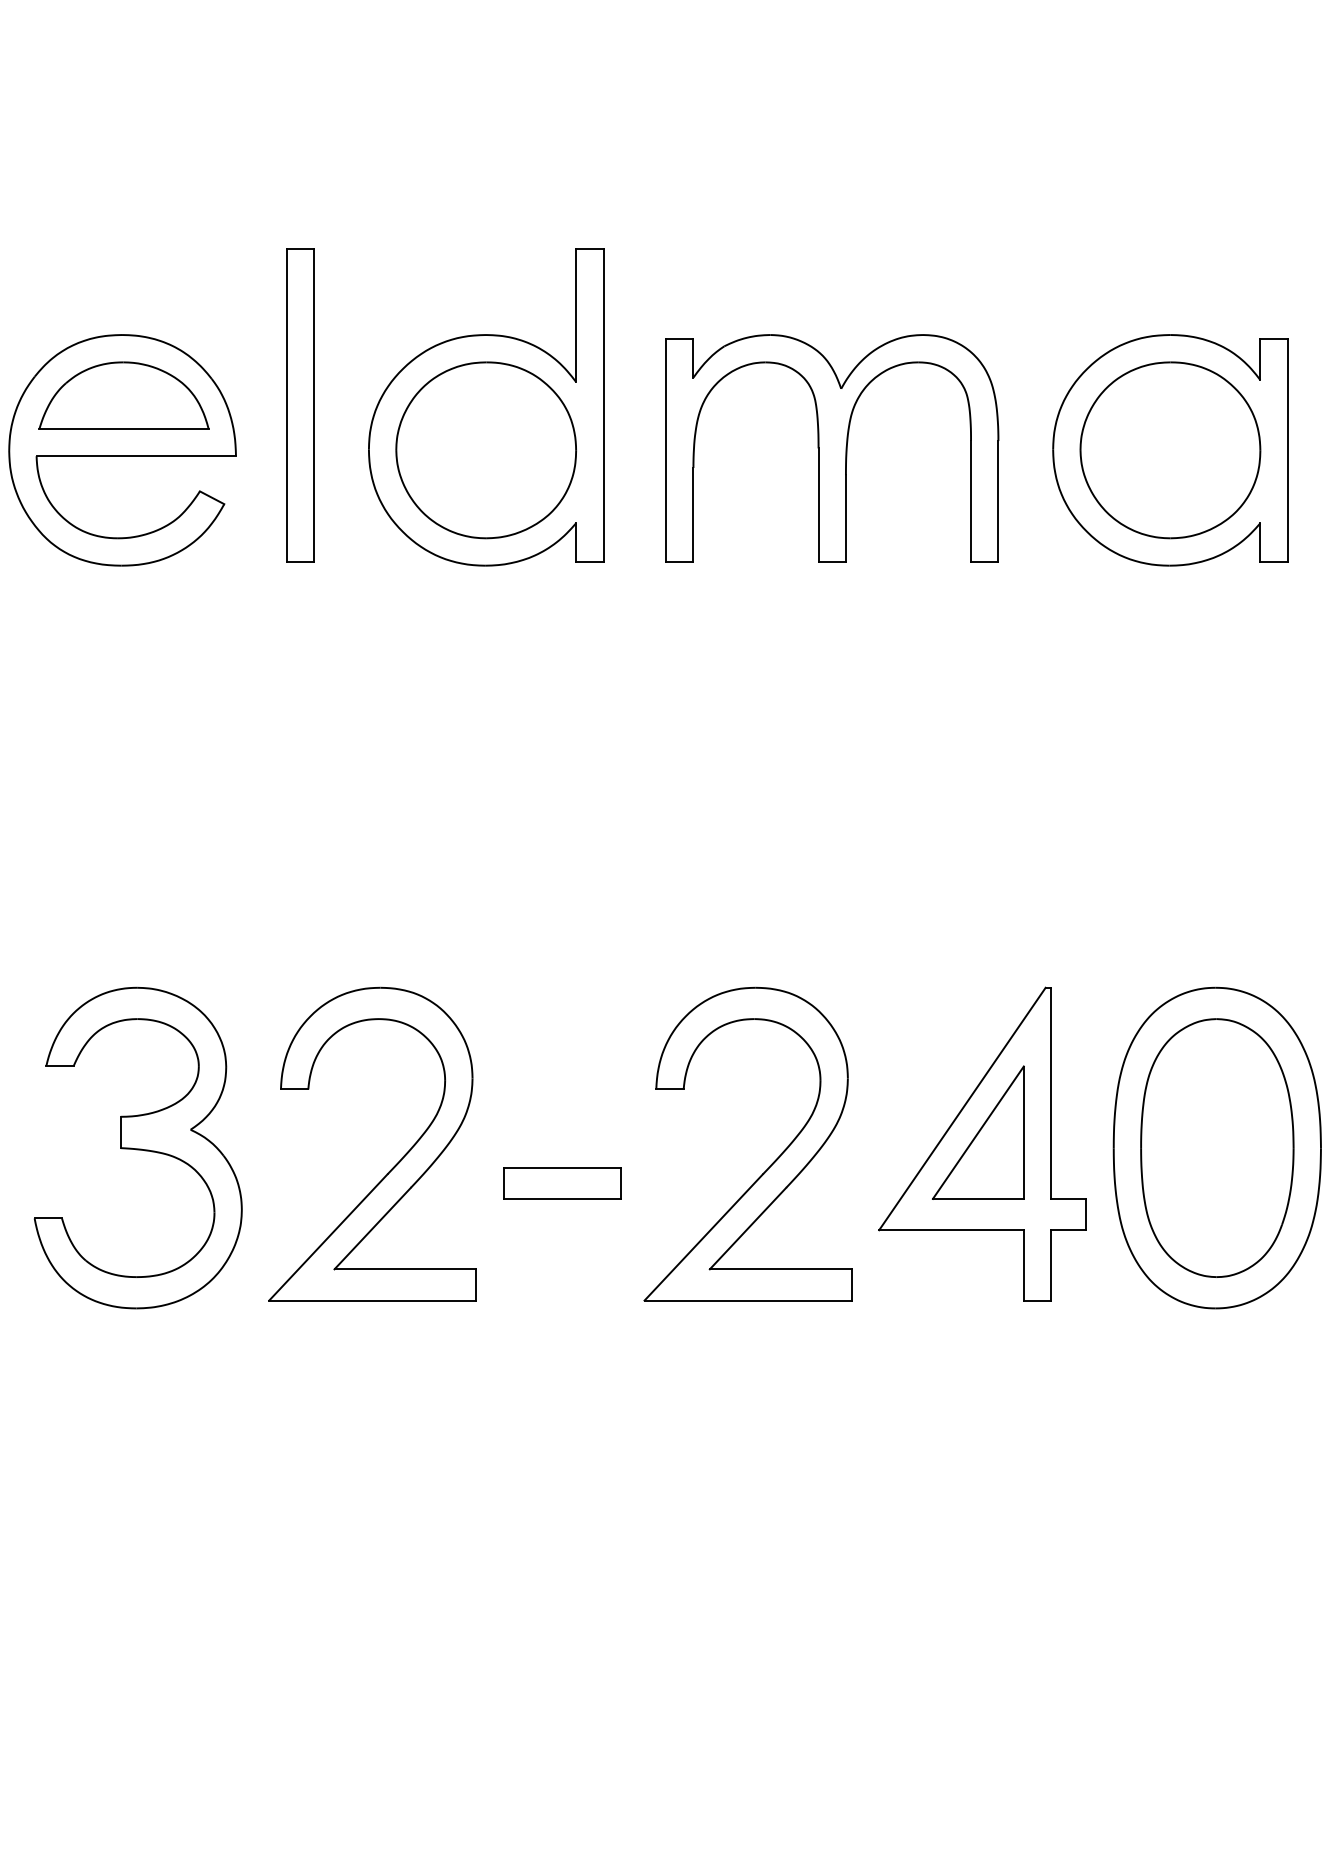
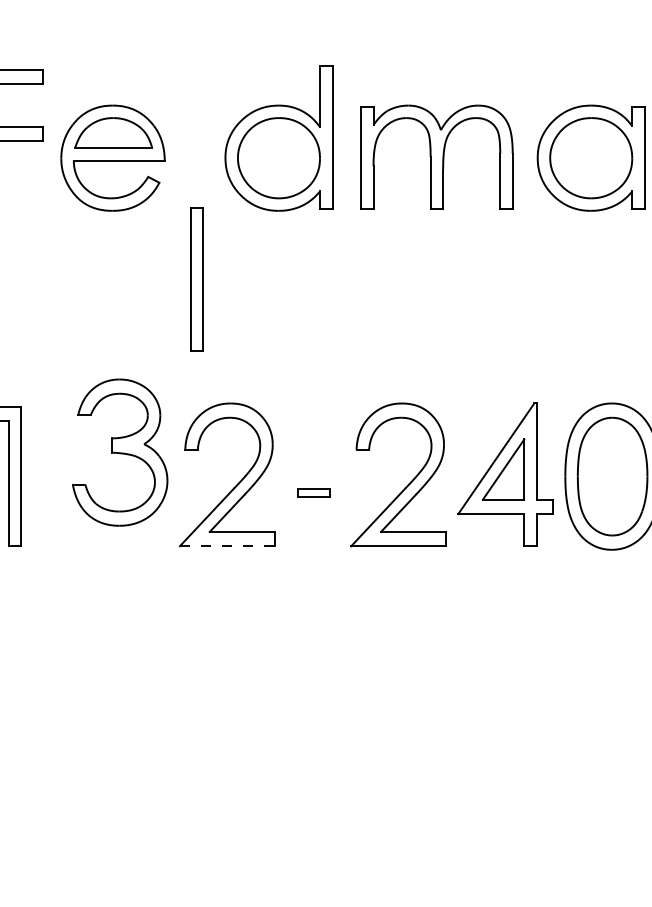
part: (298, 404) -> (196, 279), moved
part: (138, 1147) -> (120, 452), moved
part: (561, 1182) -> (313, 492), size x0.6
line: (371, 1301) -> (226, 546), solid -> dashed

